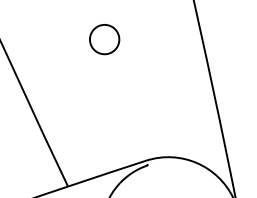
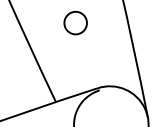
circle: (104, 38) -> (75, 22), size x1.43

